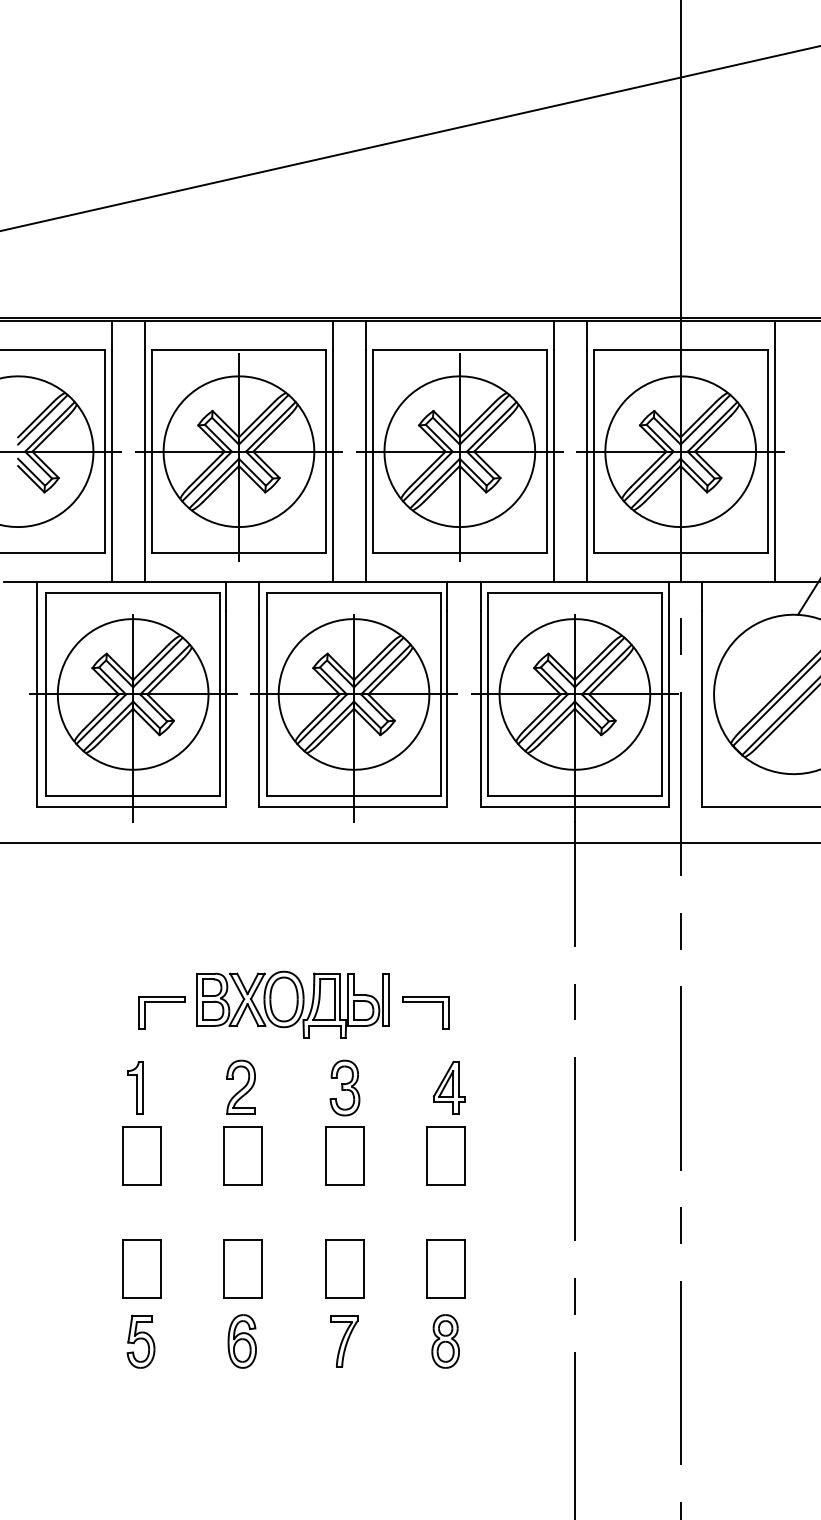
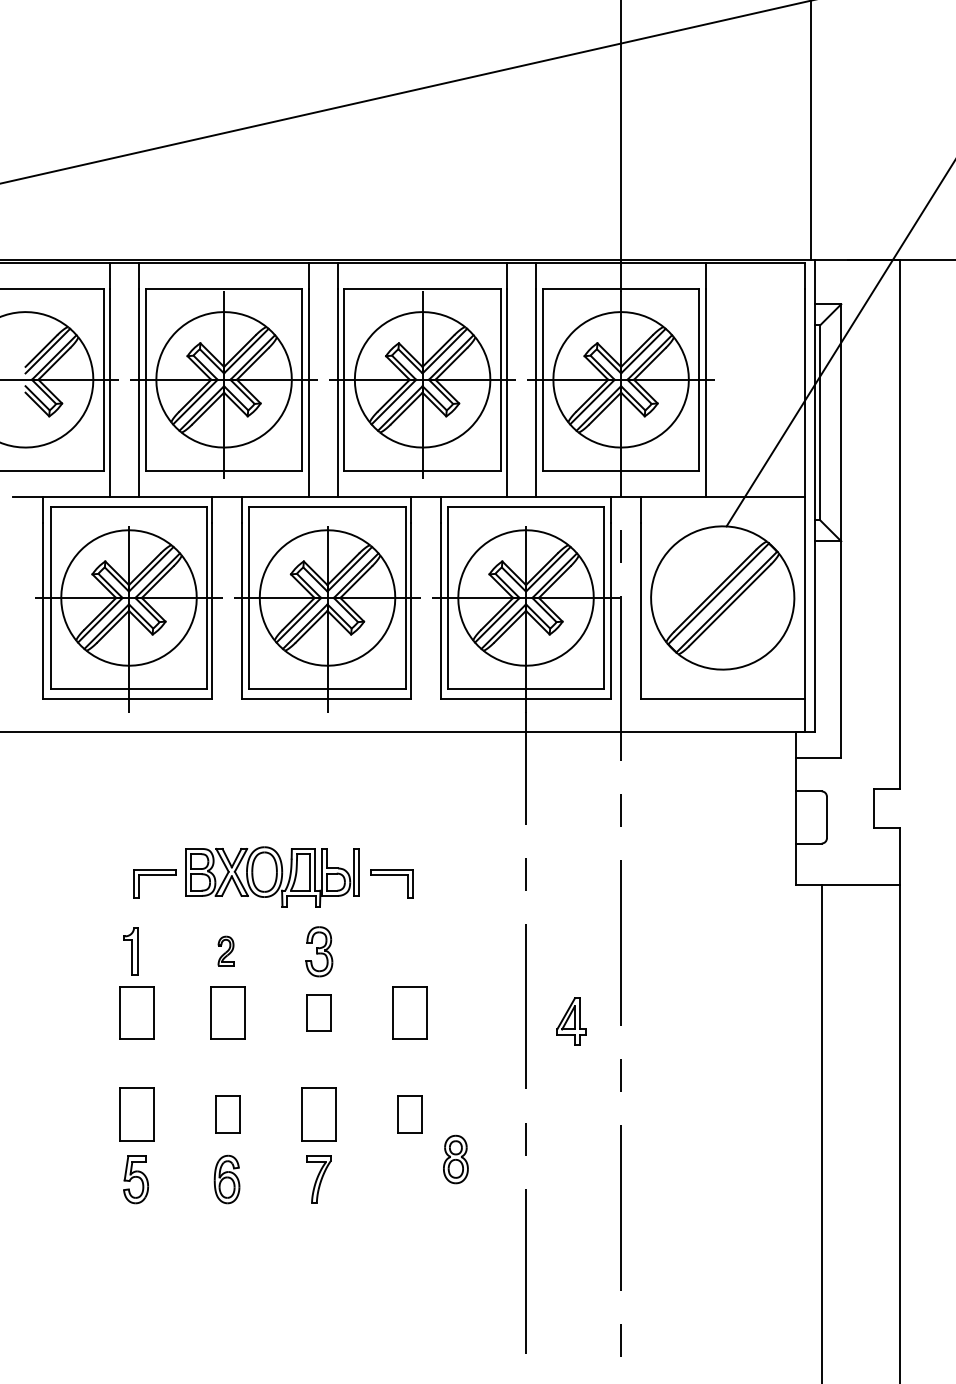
part: (240, 1086) -> (225, 950), size x0.6
part: (449, 1087) -> (571, 1021), moved
part: (343, 1155) -> (318, 1012), size x0.7
part: (242, 1269) -> (227, 1114), size x0.7
part: (445, 1269) -> (409, 1114), size x0.7
part: (445, 1341) -> (455, 1159), moved

